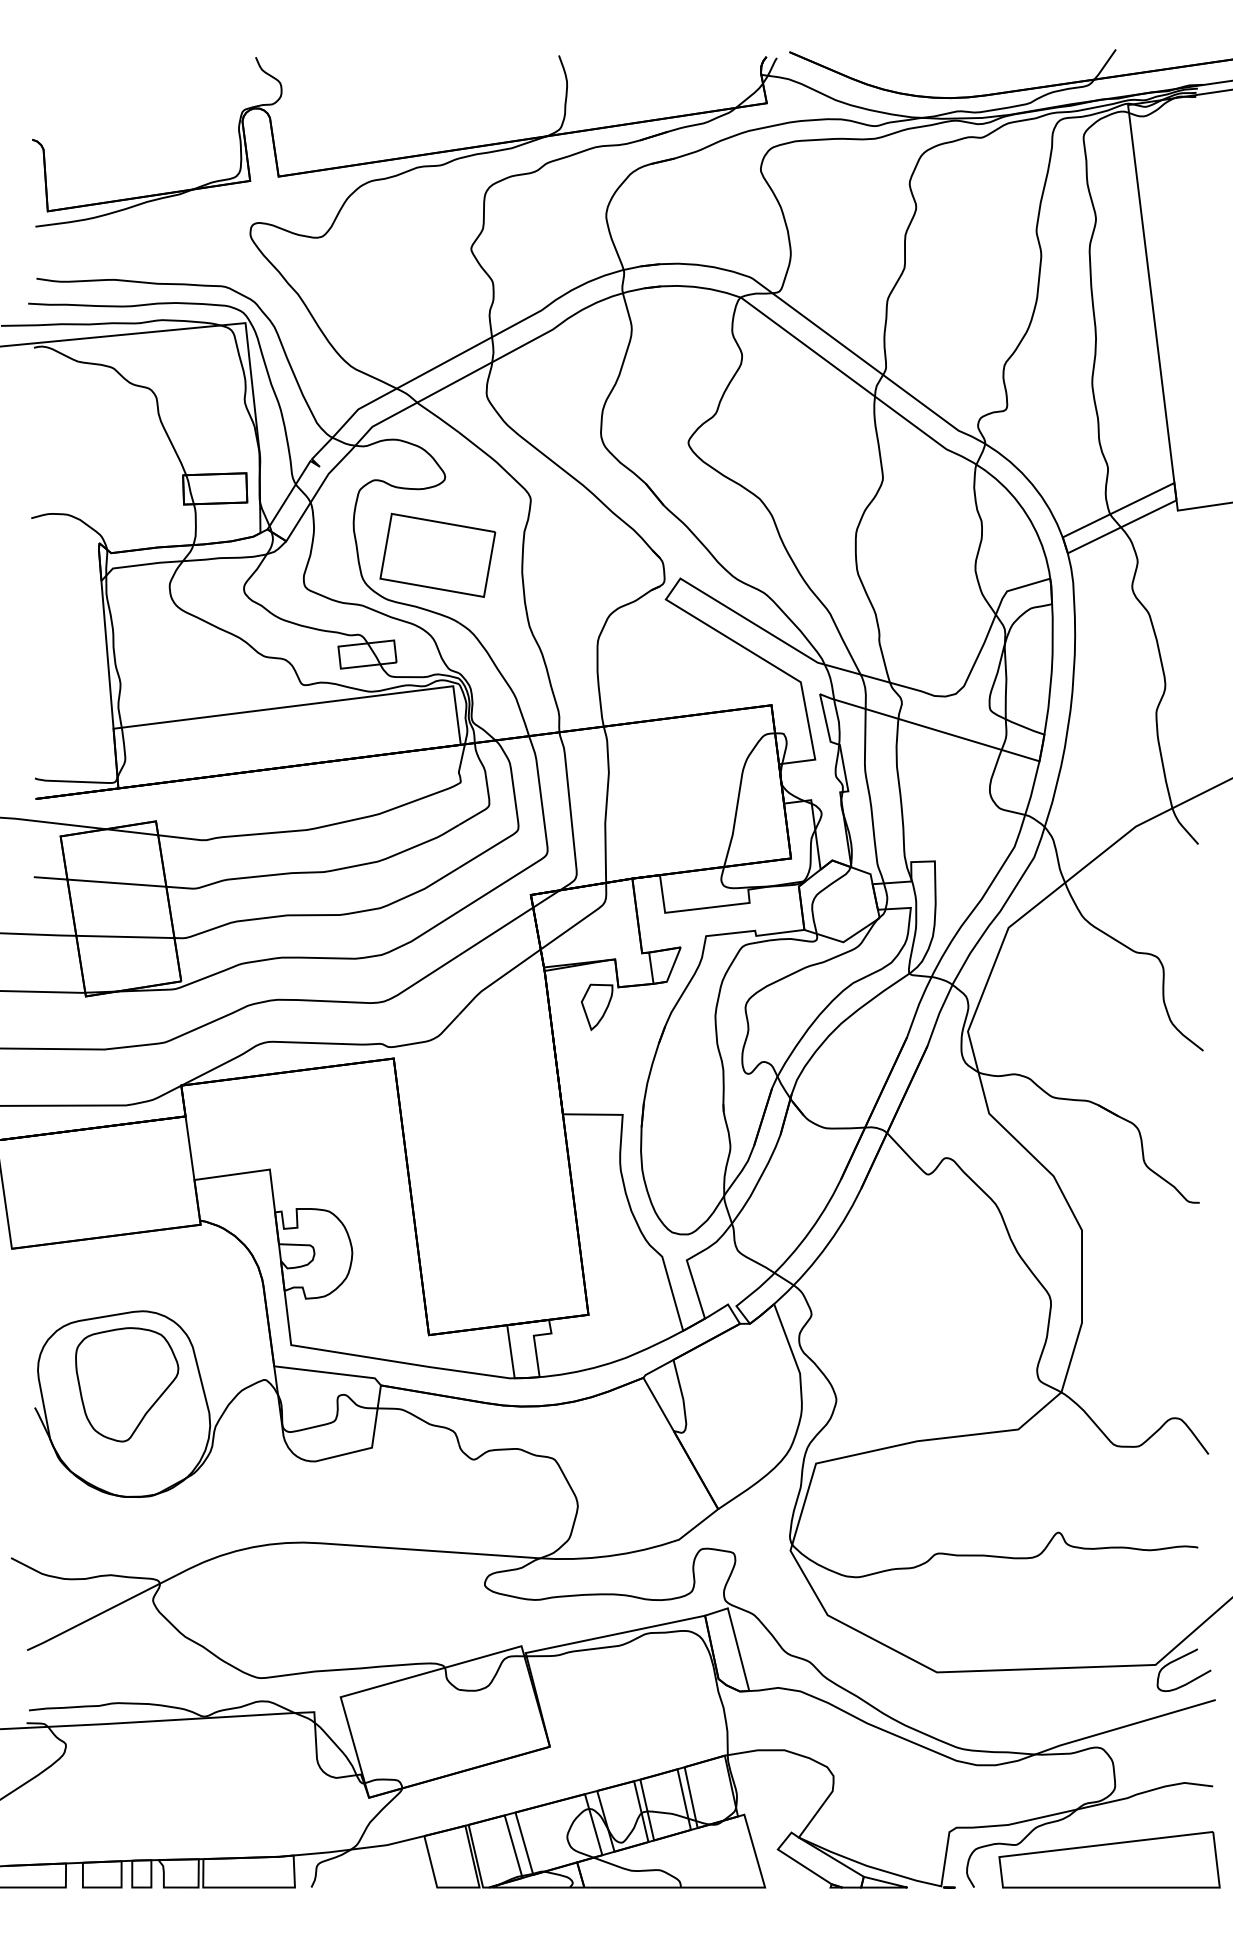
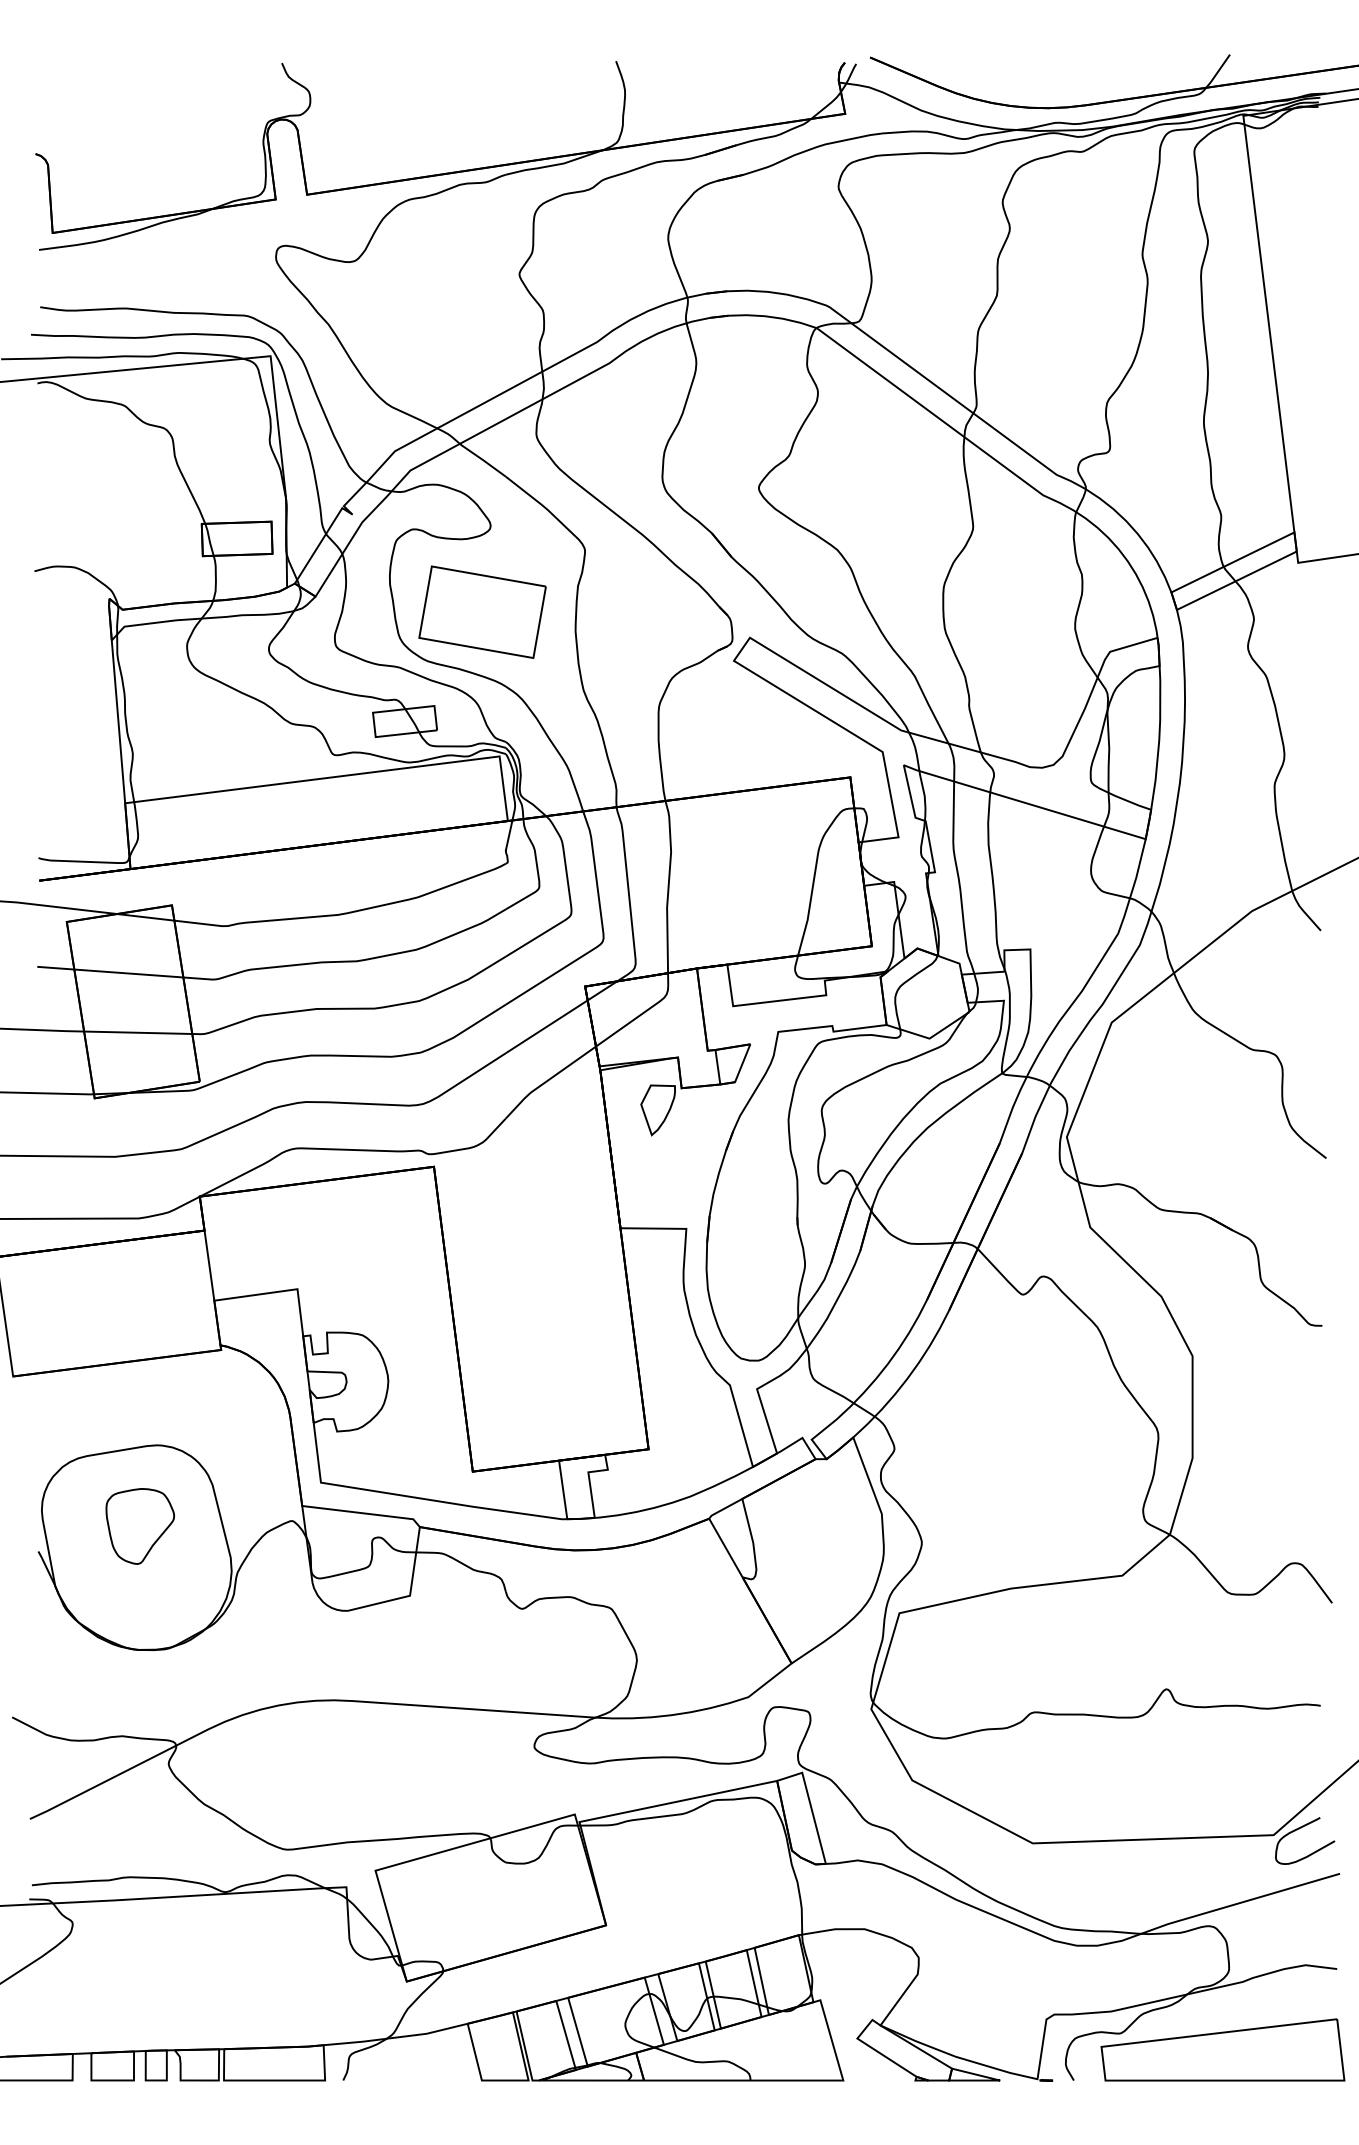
part: (127, 1384) -> (140, 1526), size x0.6

